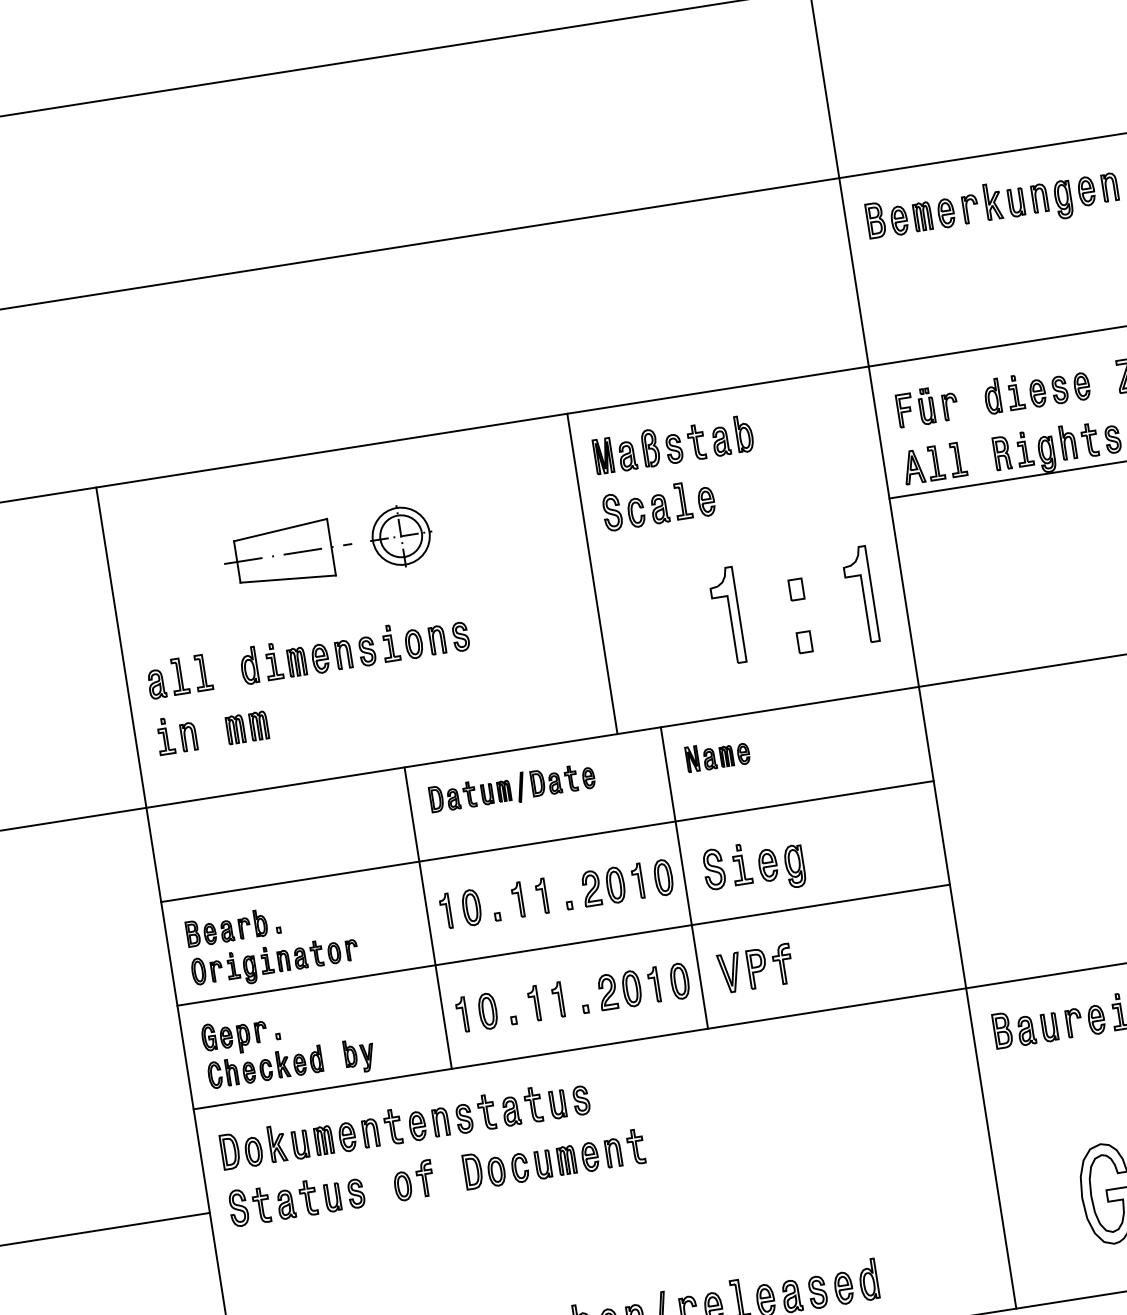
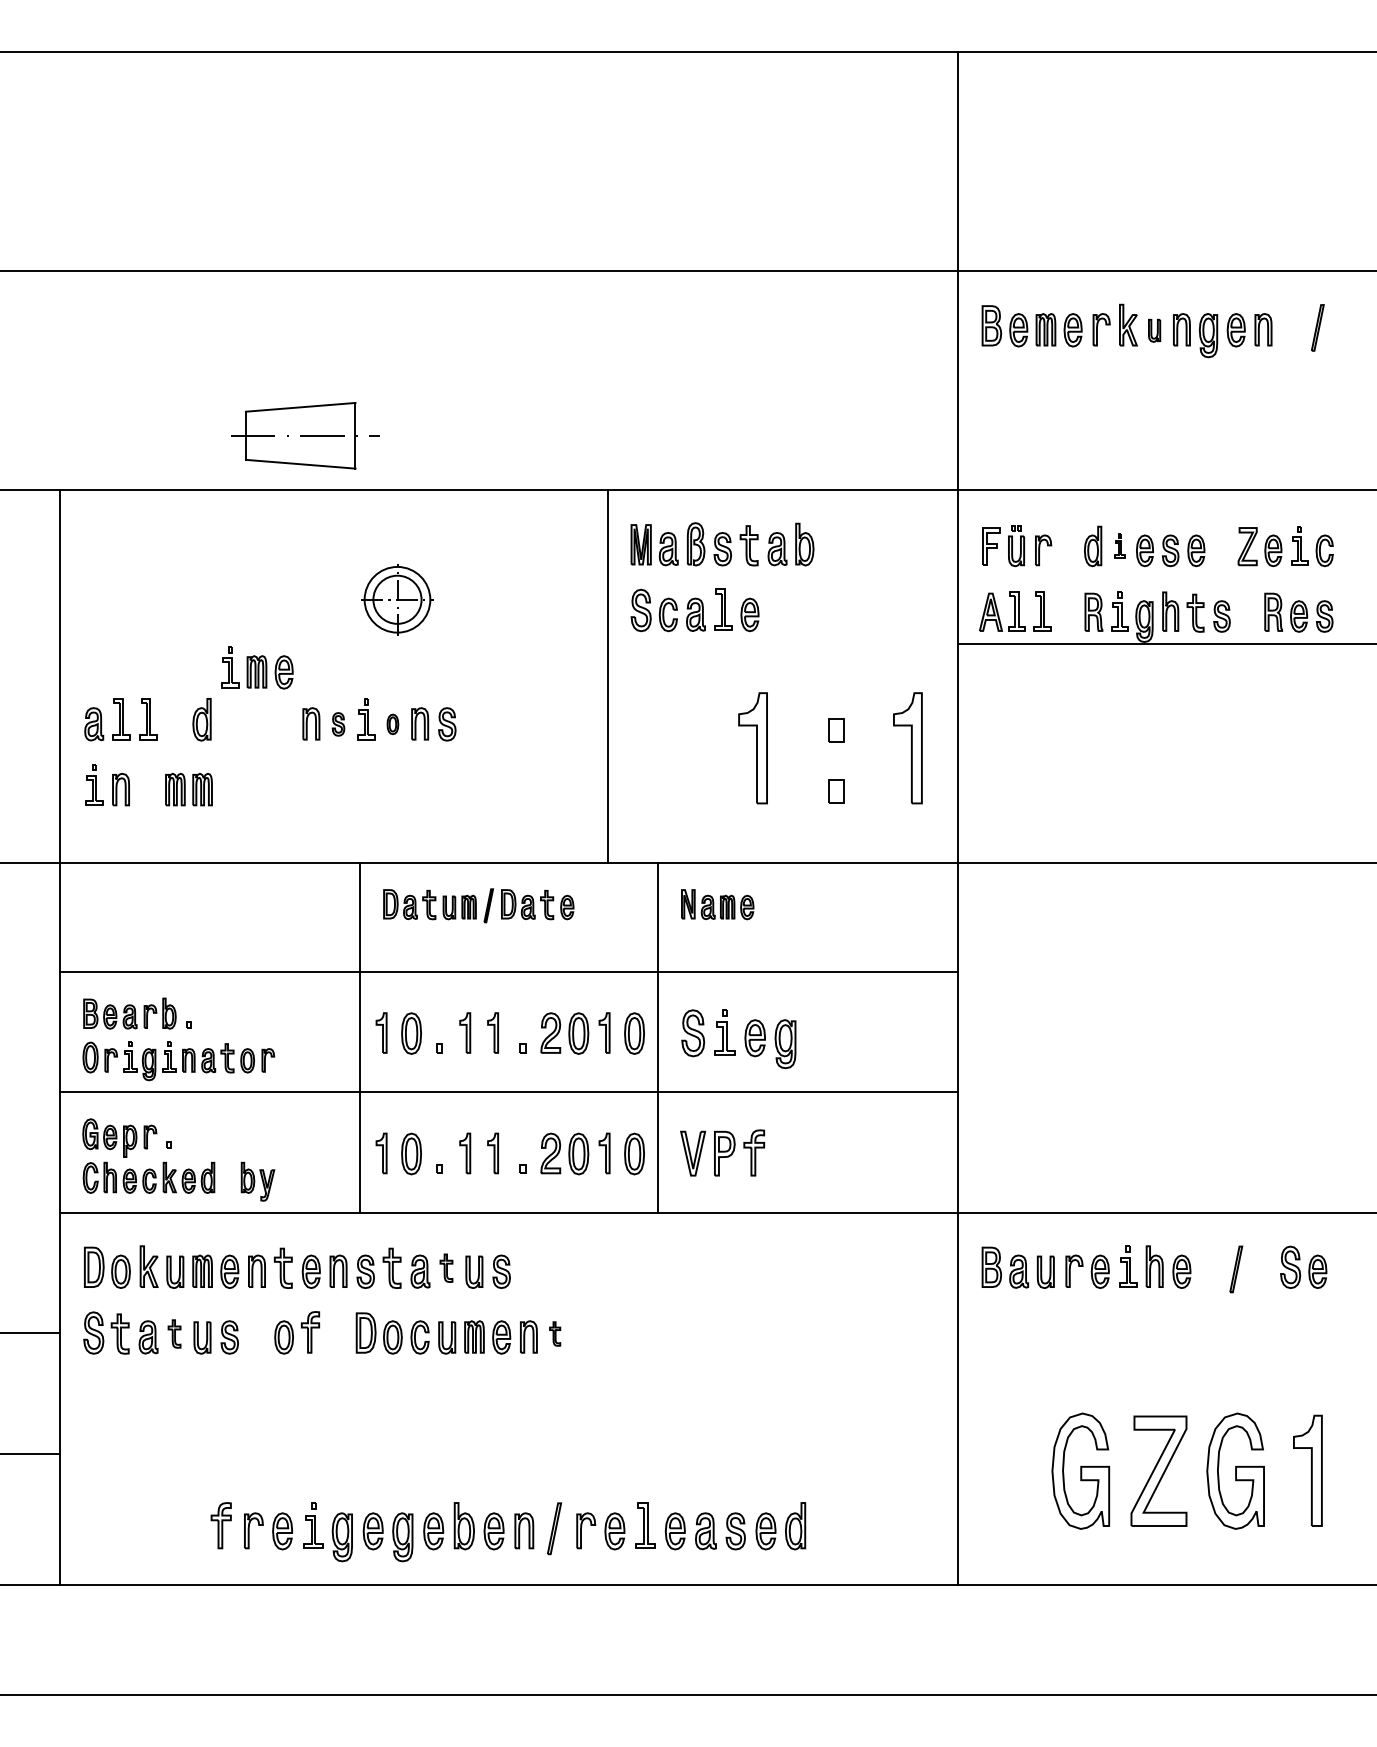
part: (1016, 202) -> (1154, 330), size x0.7
part: (1015, 392) -> (1119, 545), size x0.6
part: (288, 553) -> (305, 435), moved
part: (413, 644) -> (392, 724), size x0.6
part: (367, 651) -> (338, 724), size x0.7
part: (296, 658) -> (257, 667), moved
part: (533, 1104) -> (446, 1267), size x0.7
part: (635, 1146) -> (554, 1333), size x0.6
part: (308, 1197) -> (174, 1333), size x0.7

